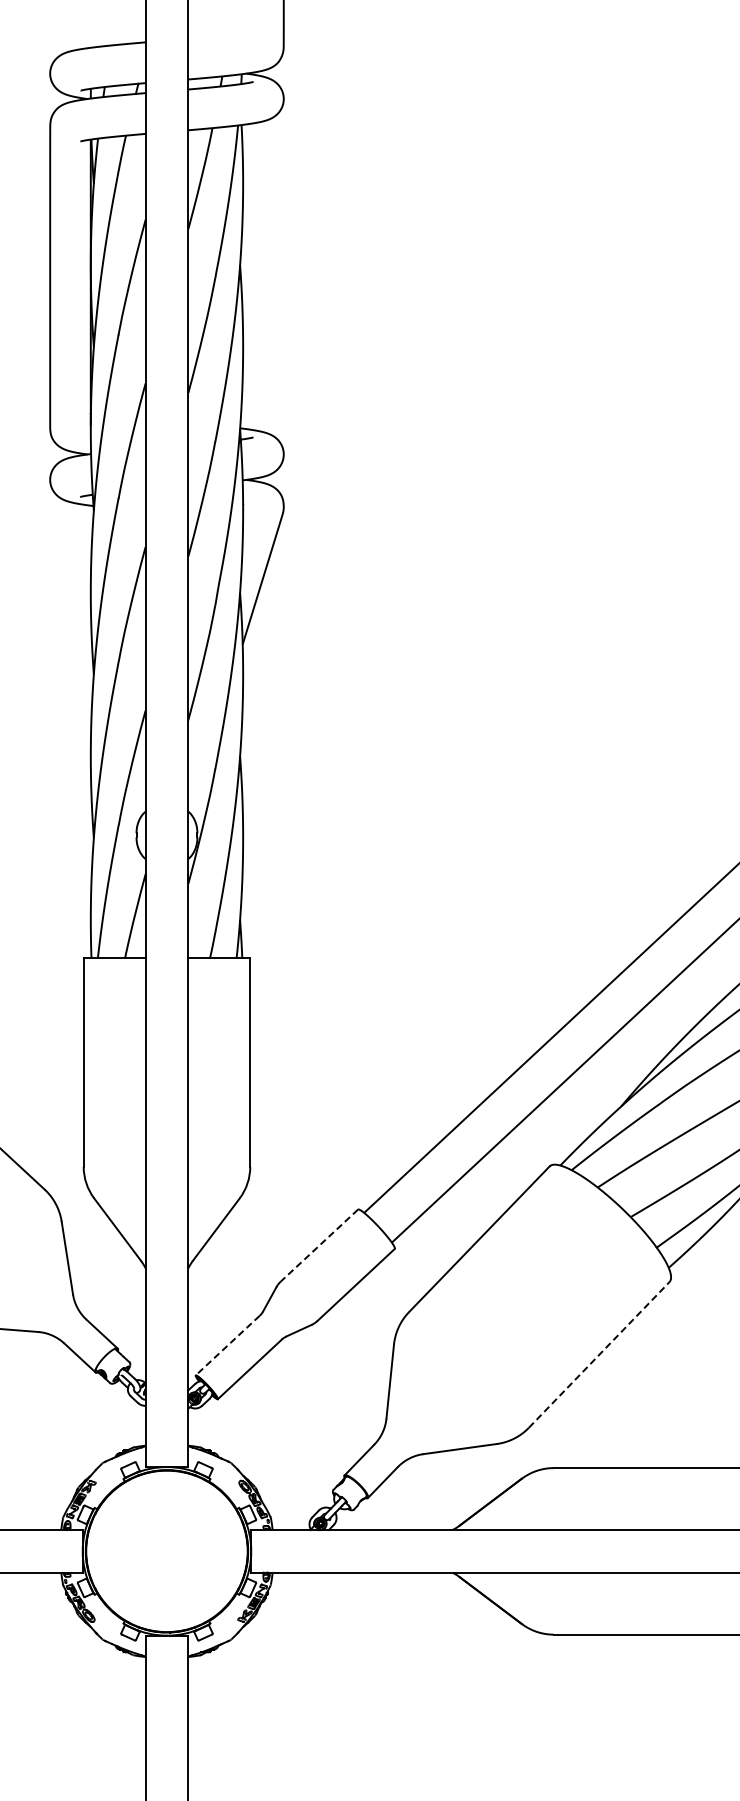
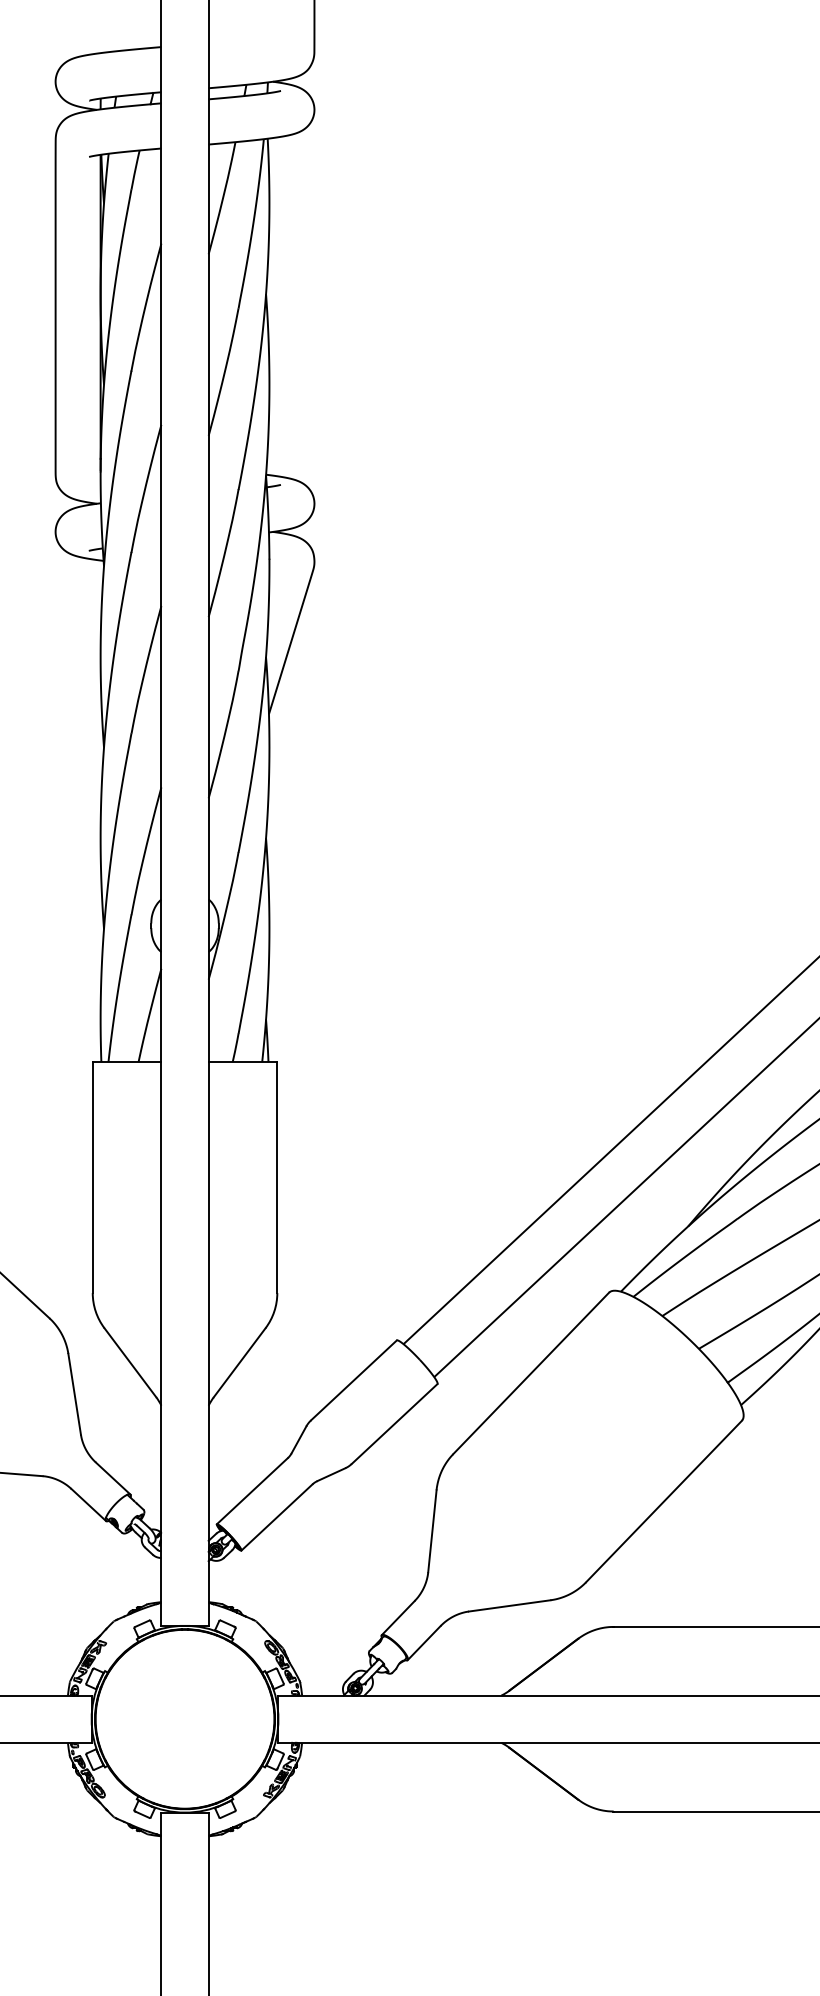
line: (319, 1245) -> (354, 1380), dashed -> solid
line: (227, 1345) -> (252, 1491), dashed -> solid
line: (599, 1354) -> (664, 1501), dashed -> solid

